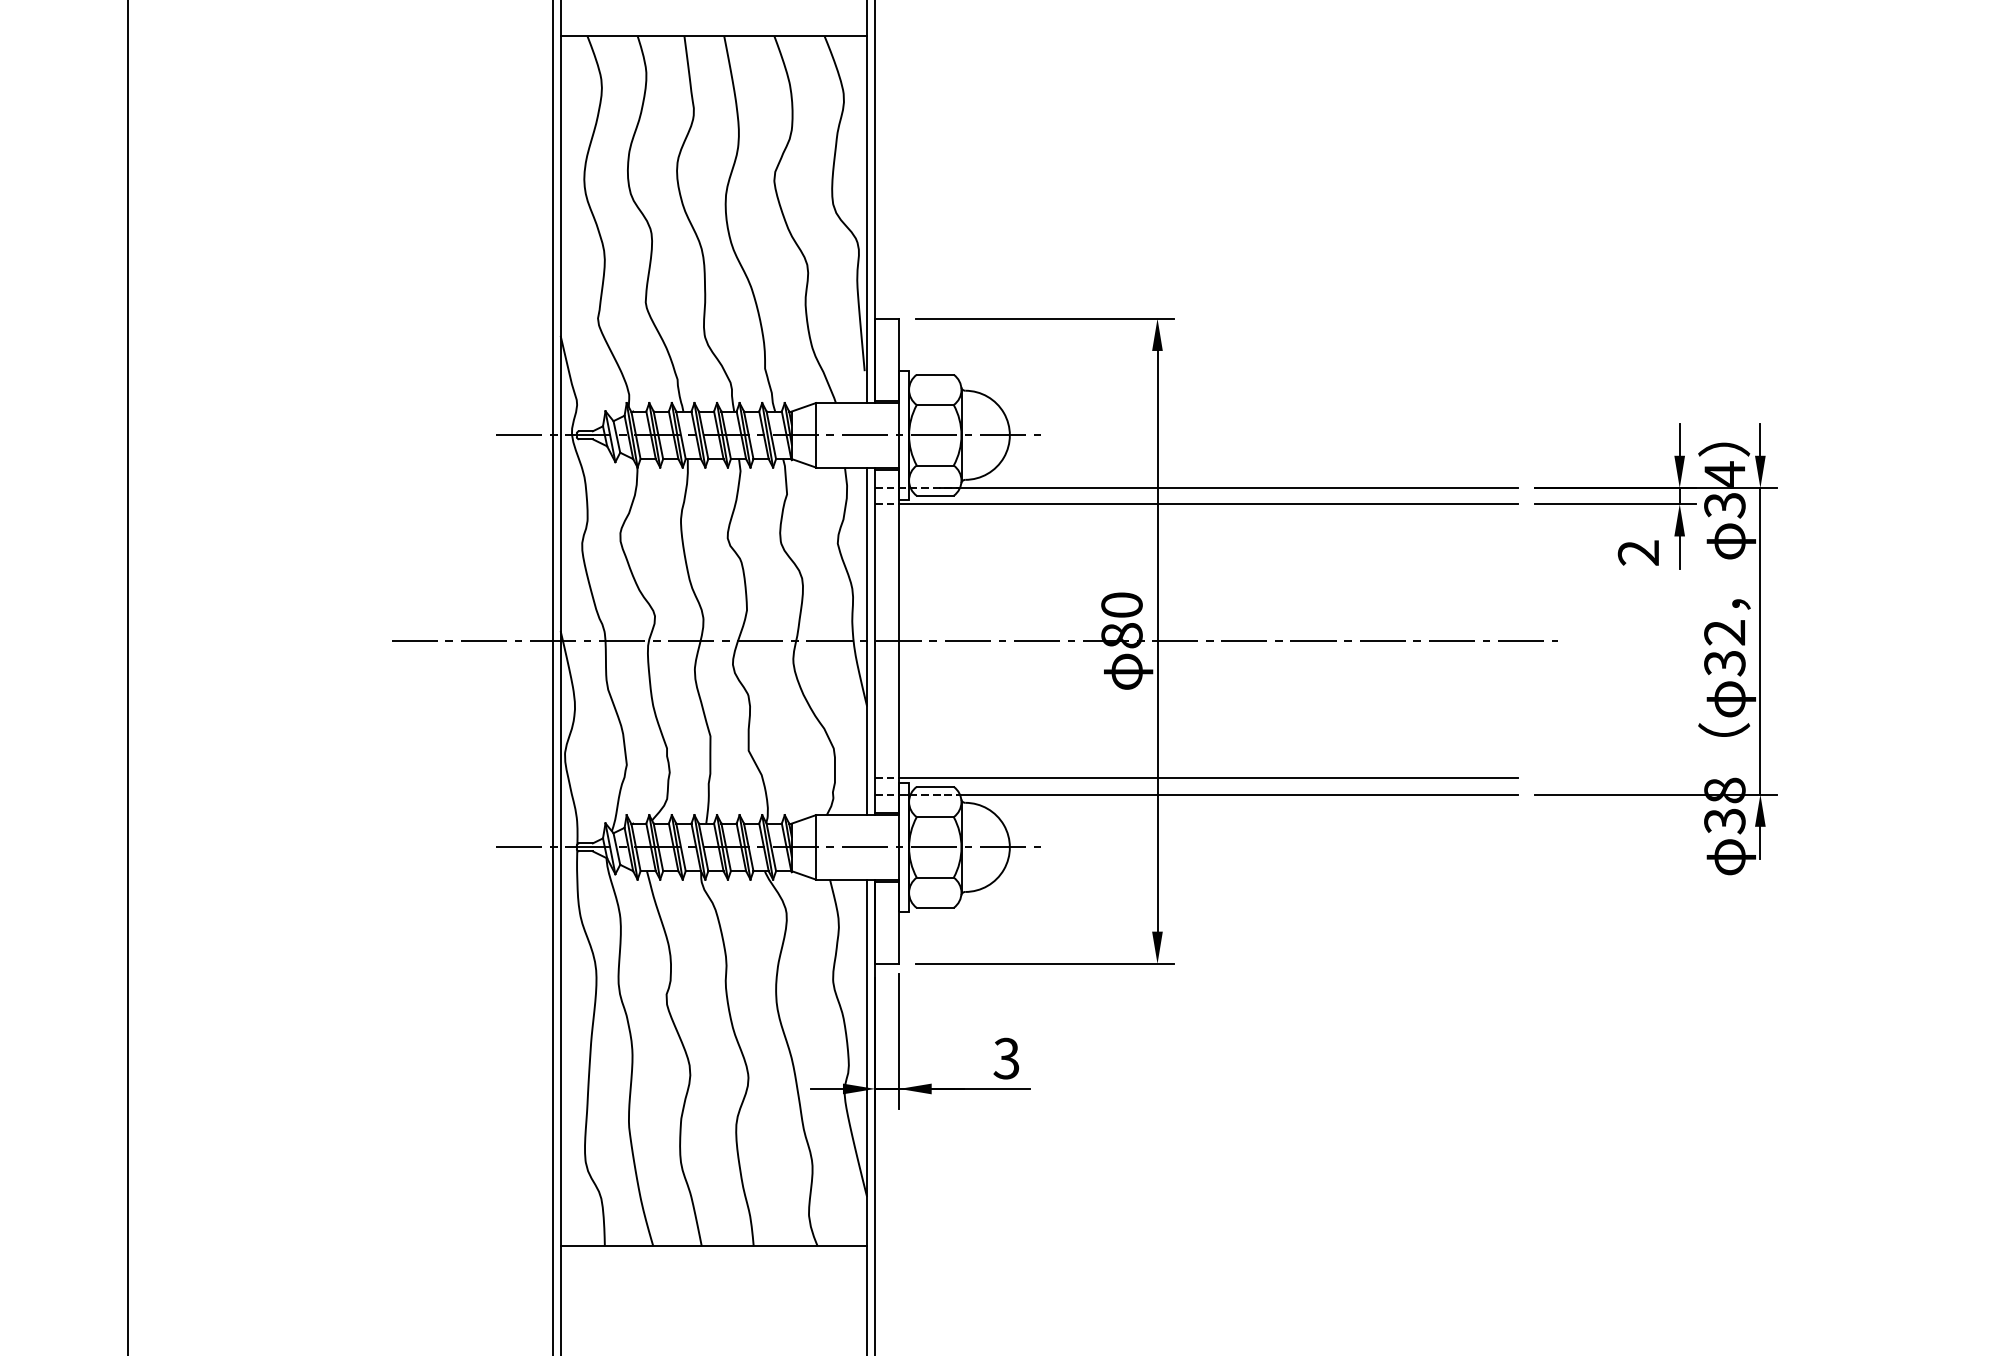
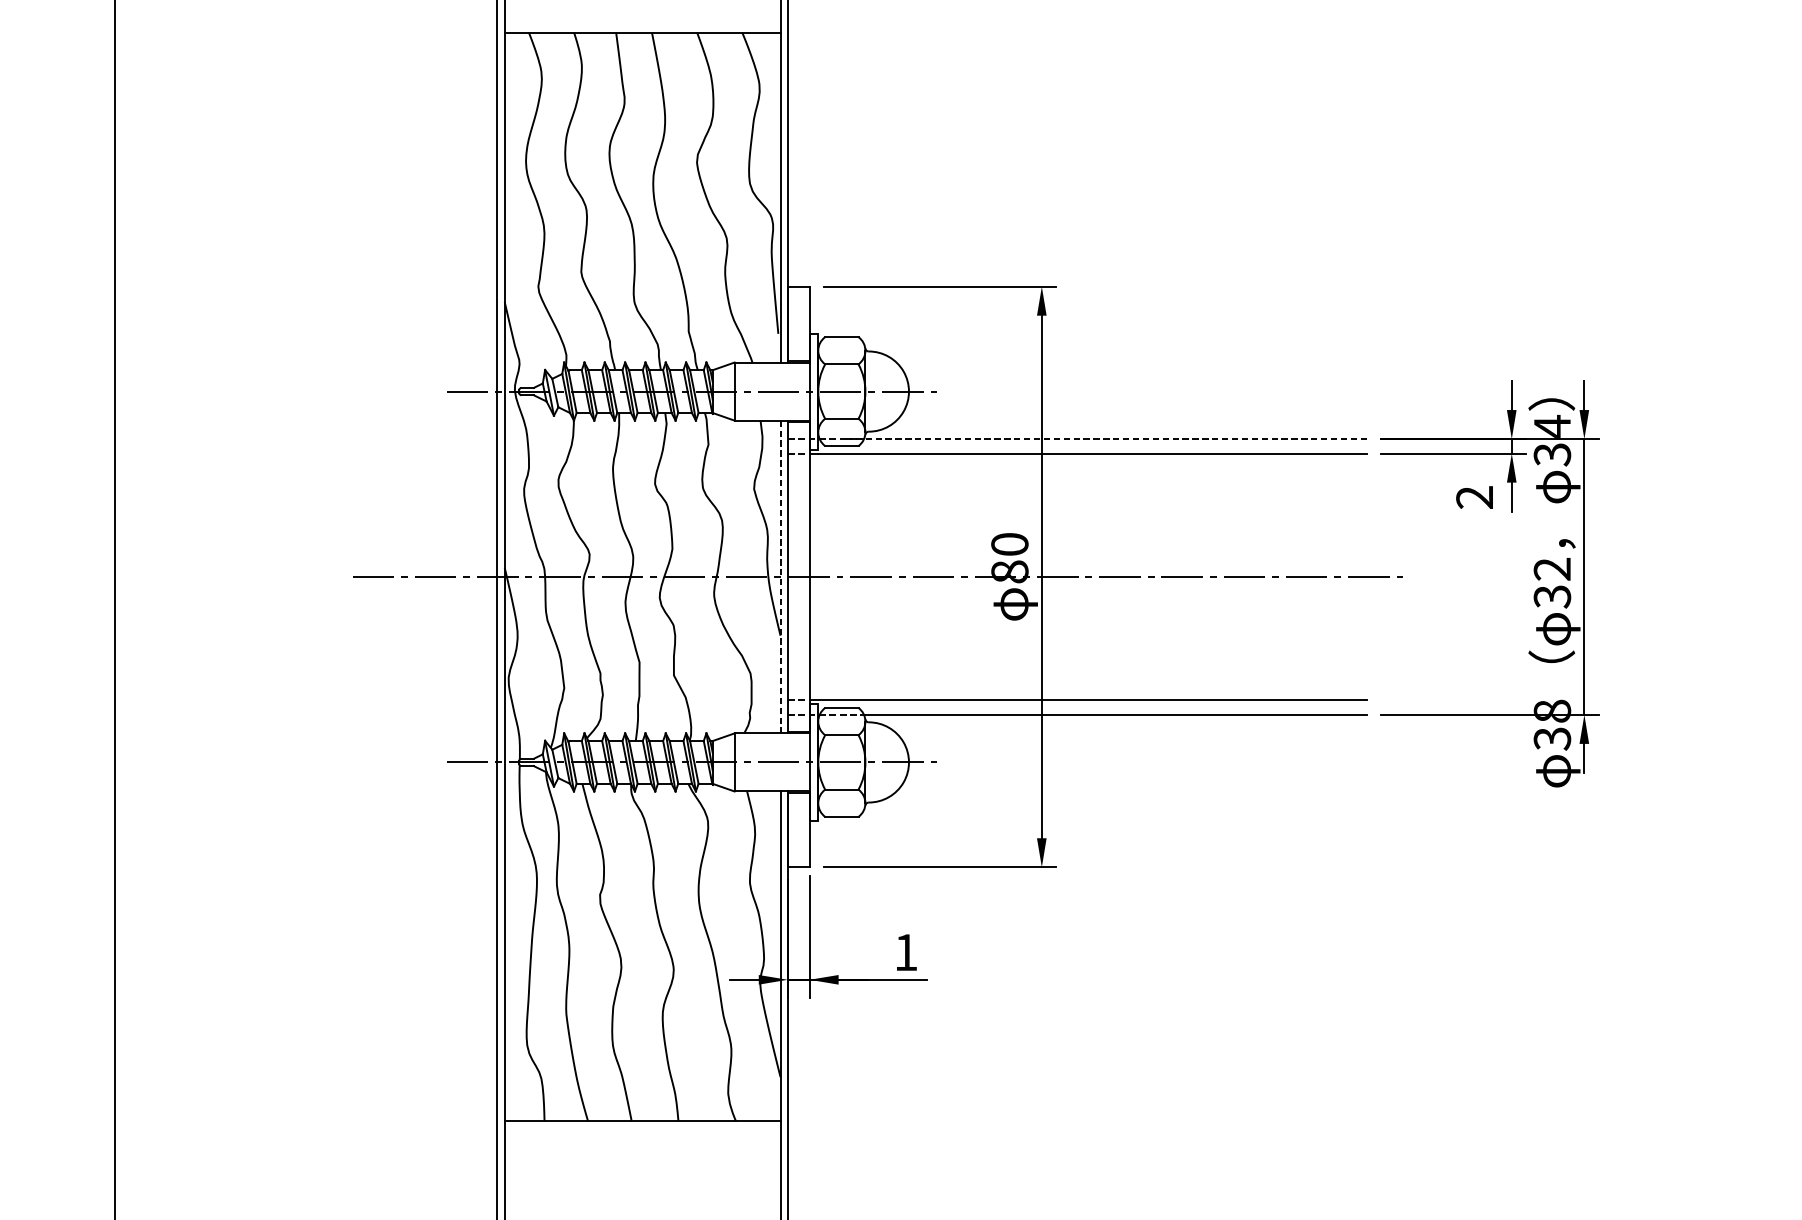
line: (1229, 488) -> (1106, 439), solid -> dashed
line: (867, 641) -> (780, 577), solid -> dashed
text: (1006, 1058) -> (905, 952), 3 -> 1

